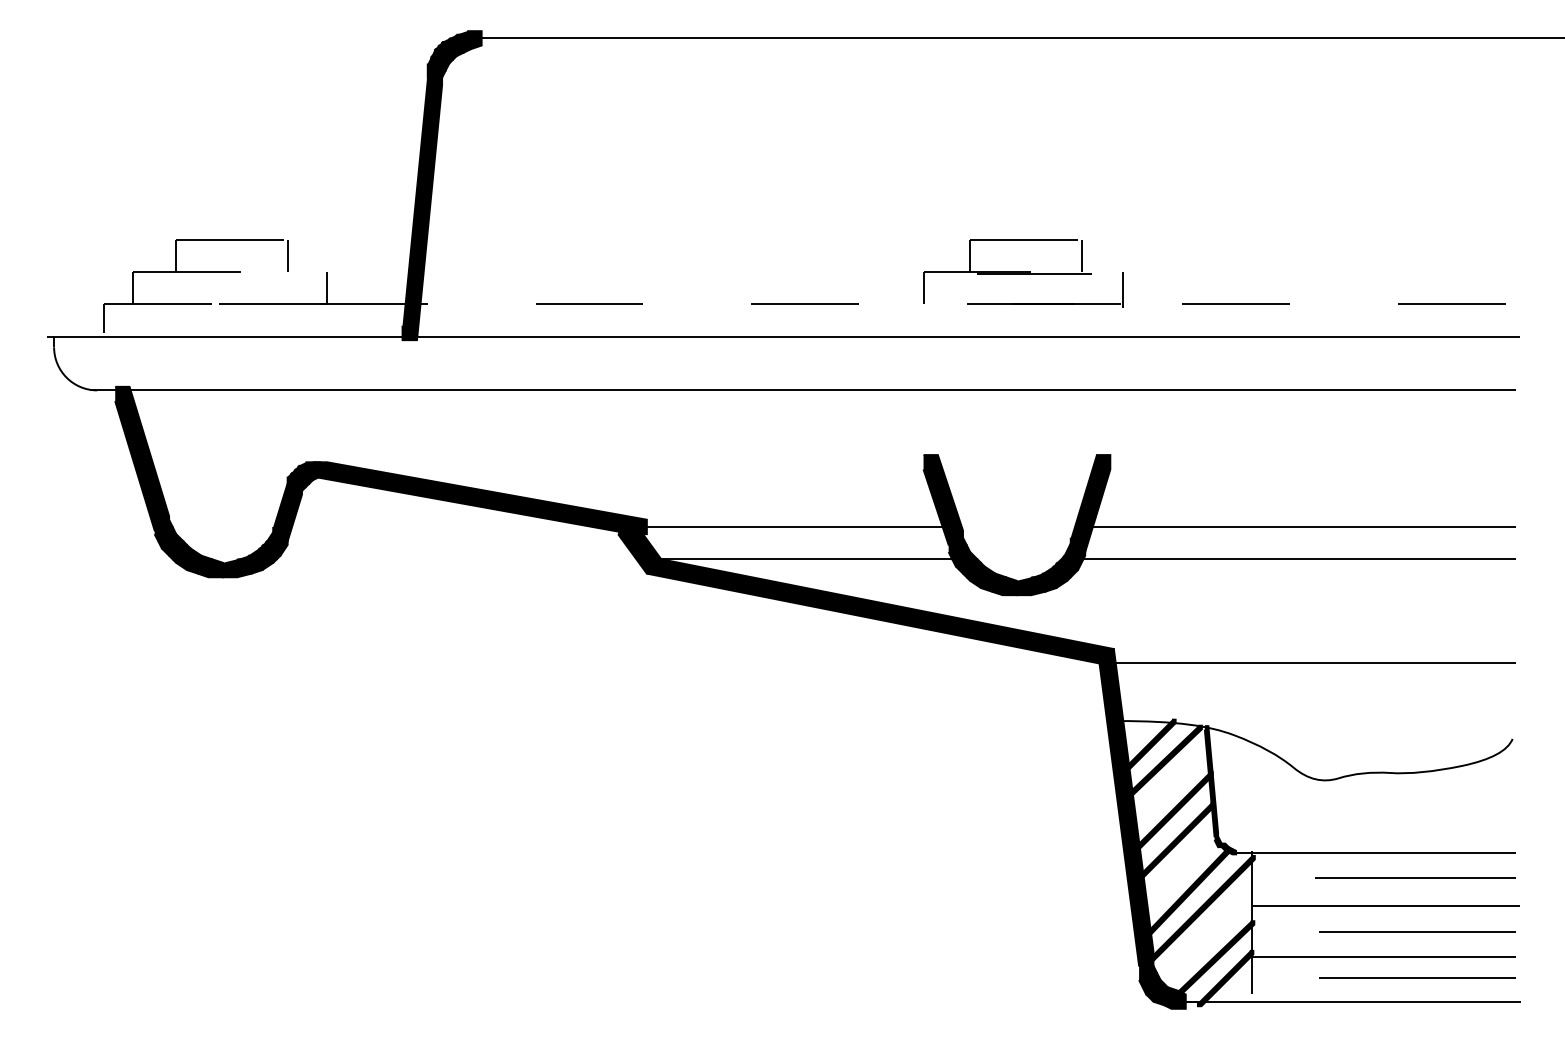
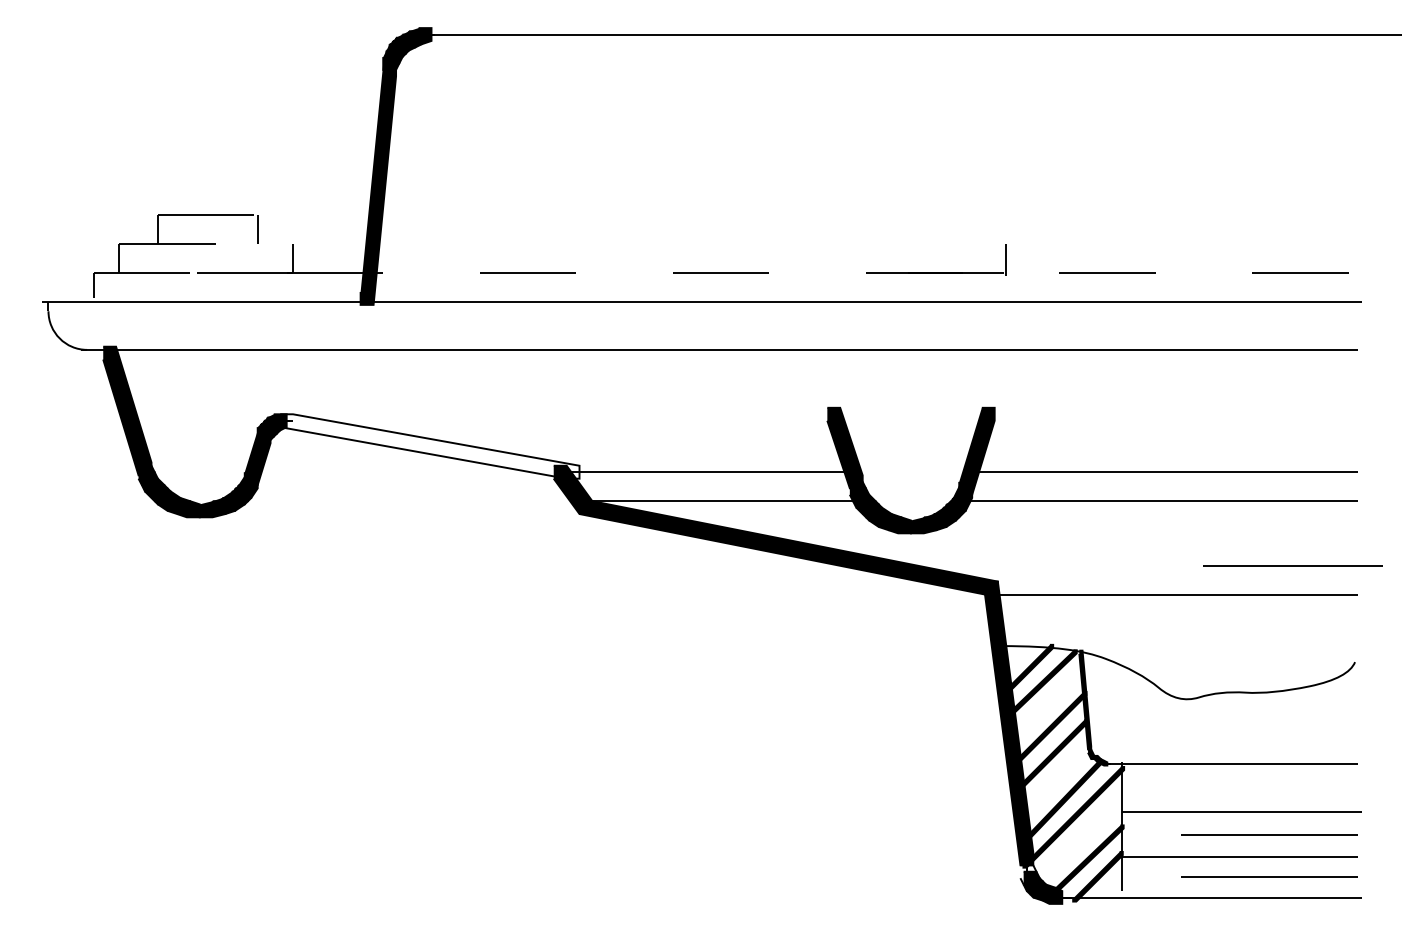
part: (1007, 271) -> (902, 243), removed
fill: (479, 498) -> (429, 446), removed
line: (1414, 876) -> (1292, 565), moved
fill: (1148, 976) -> (1028, 874), removed

